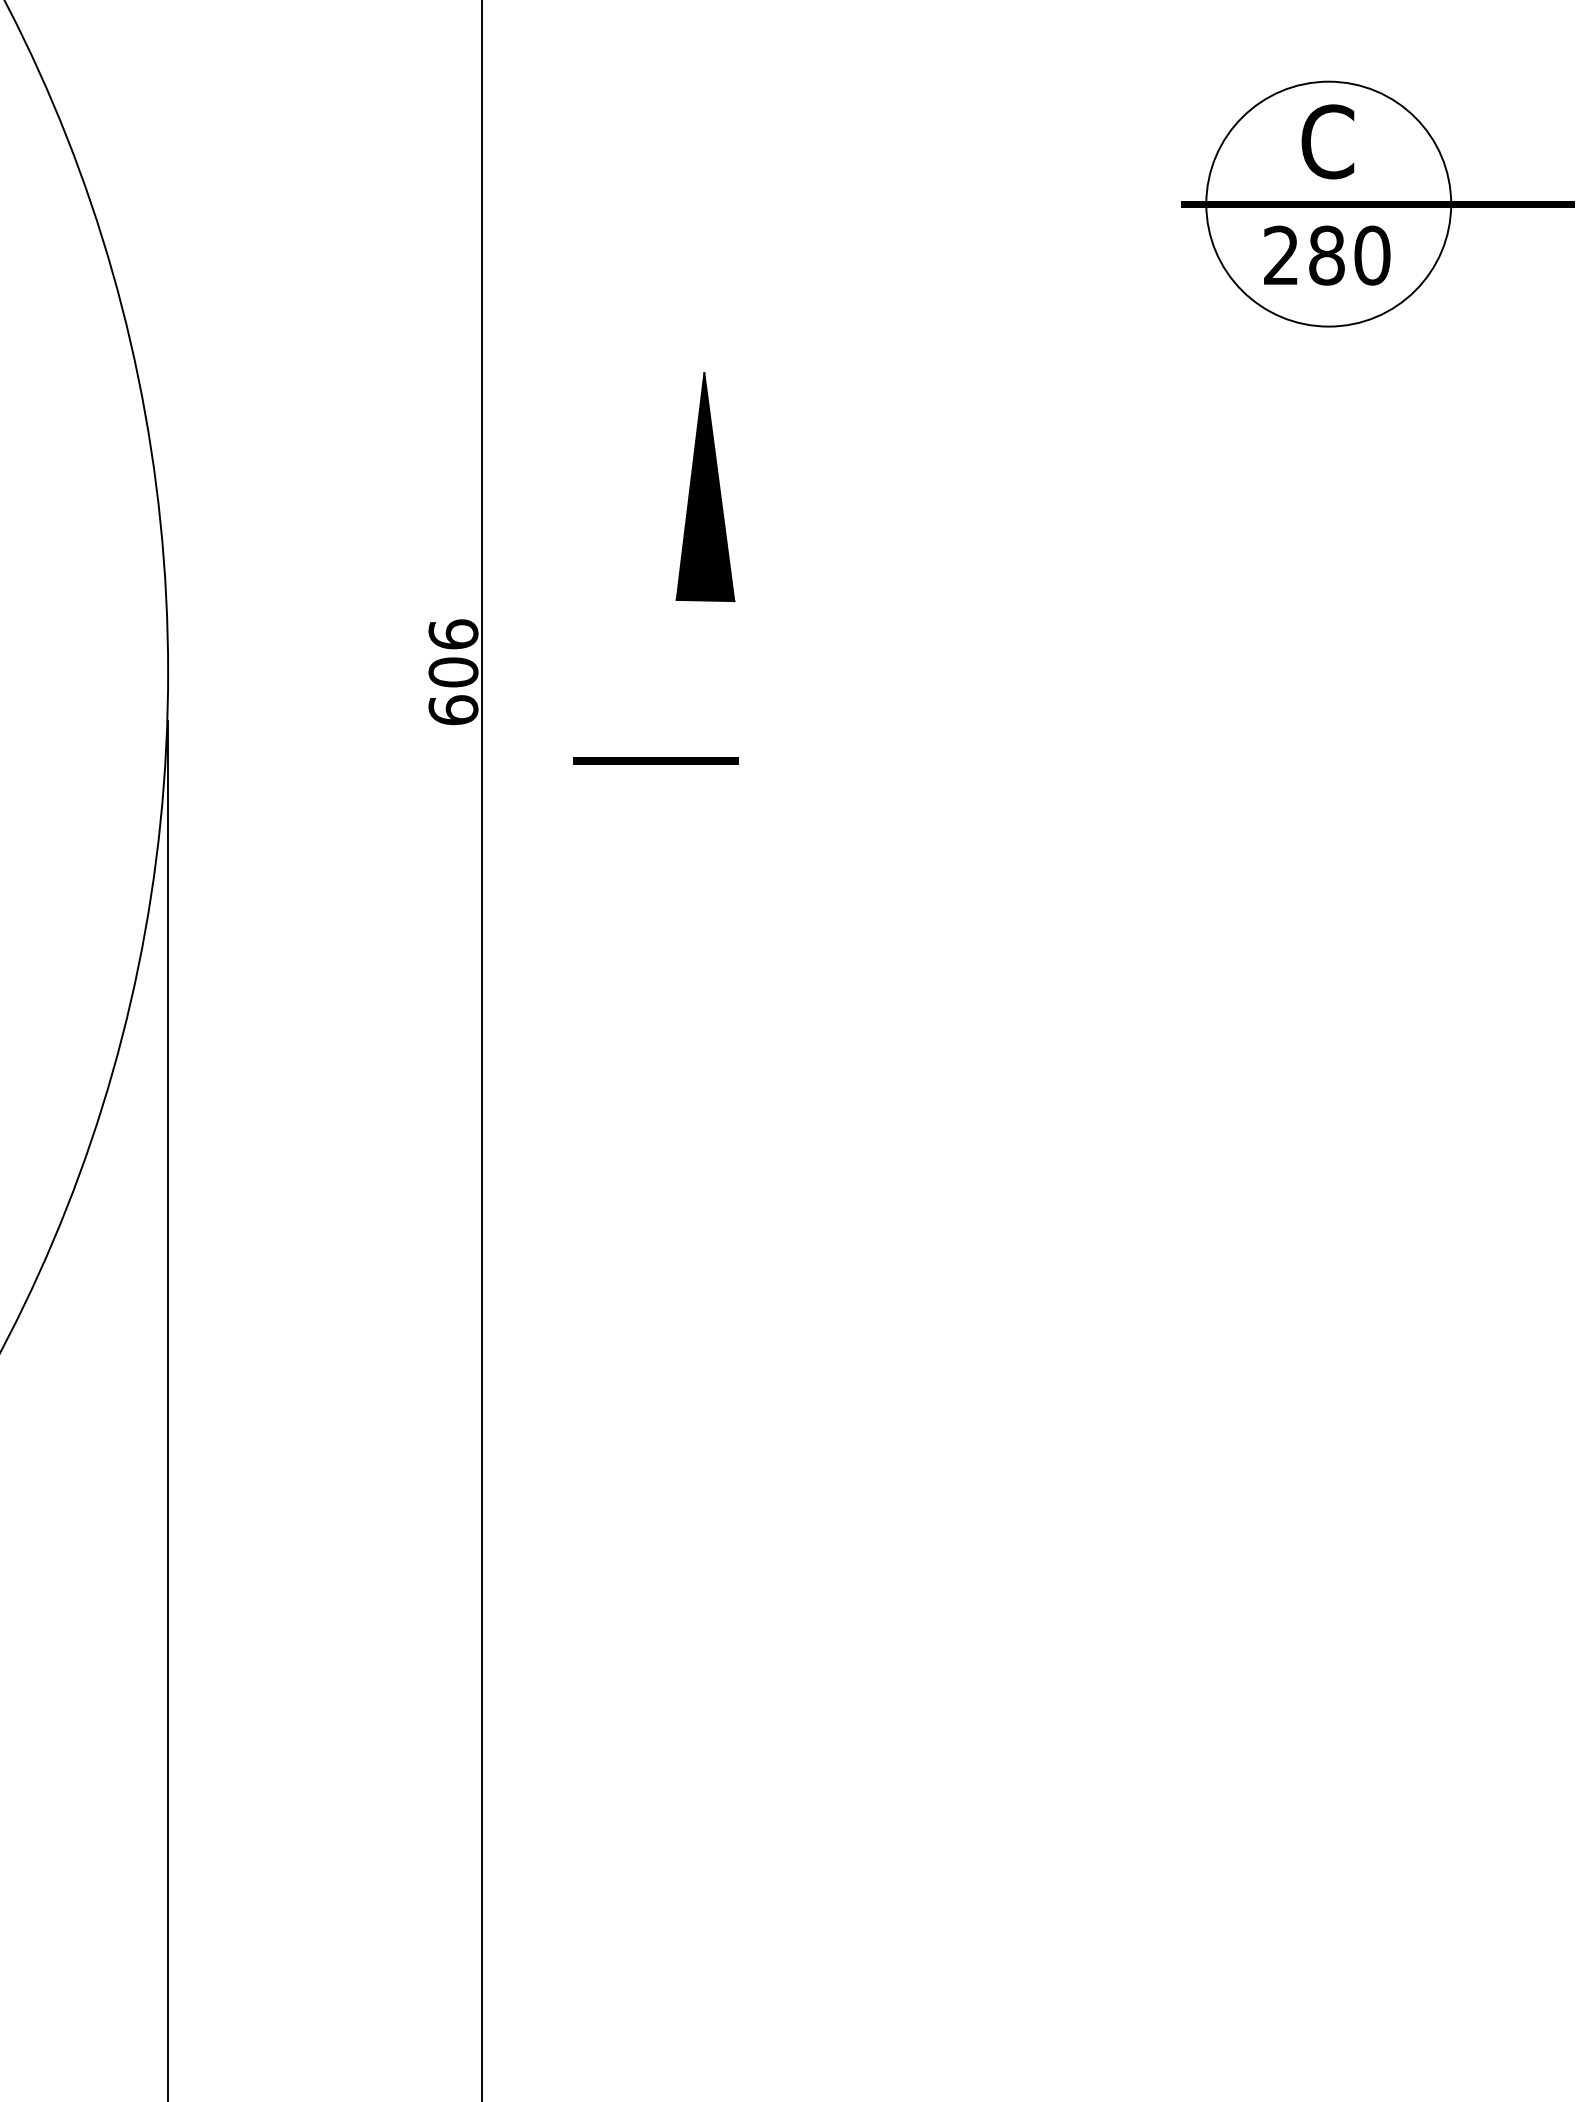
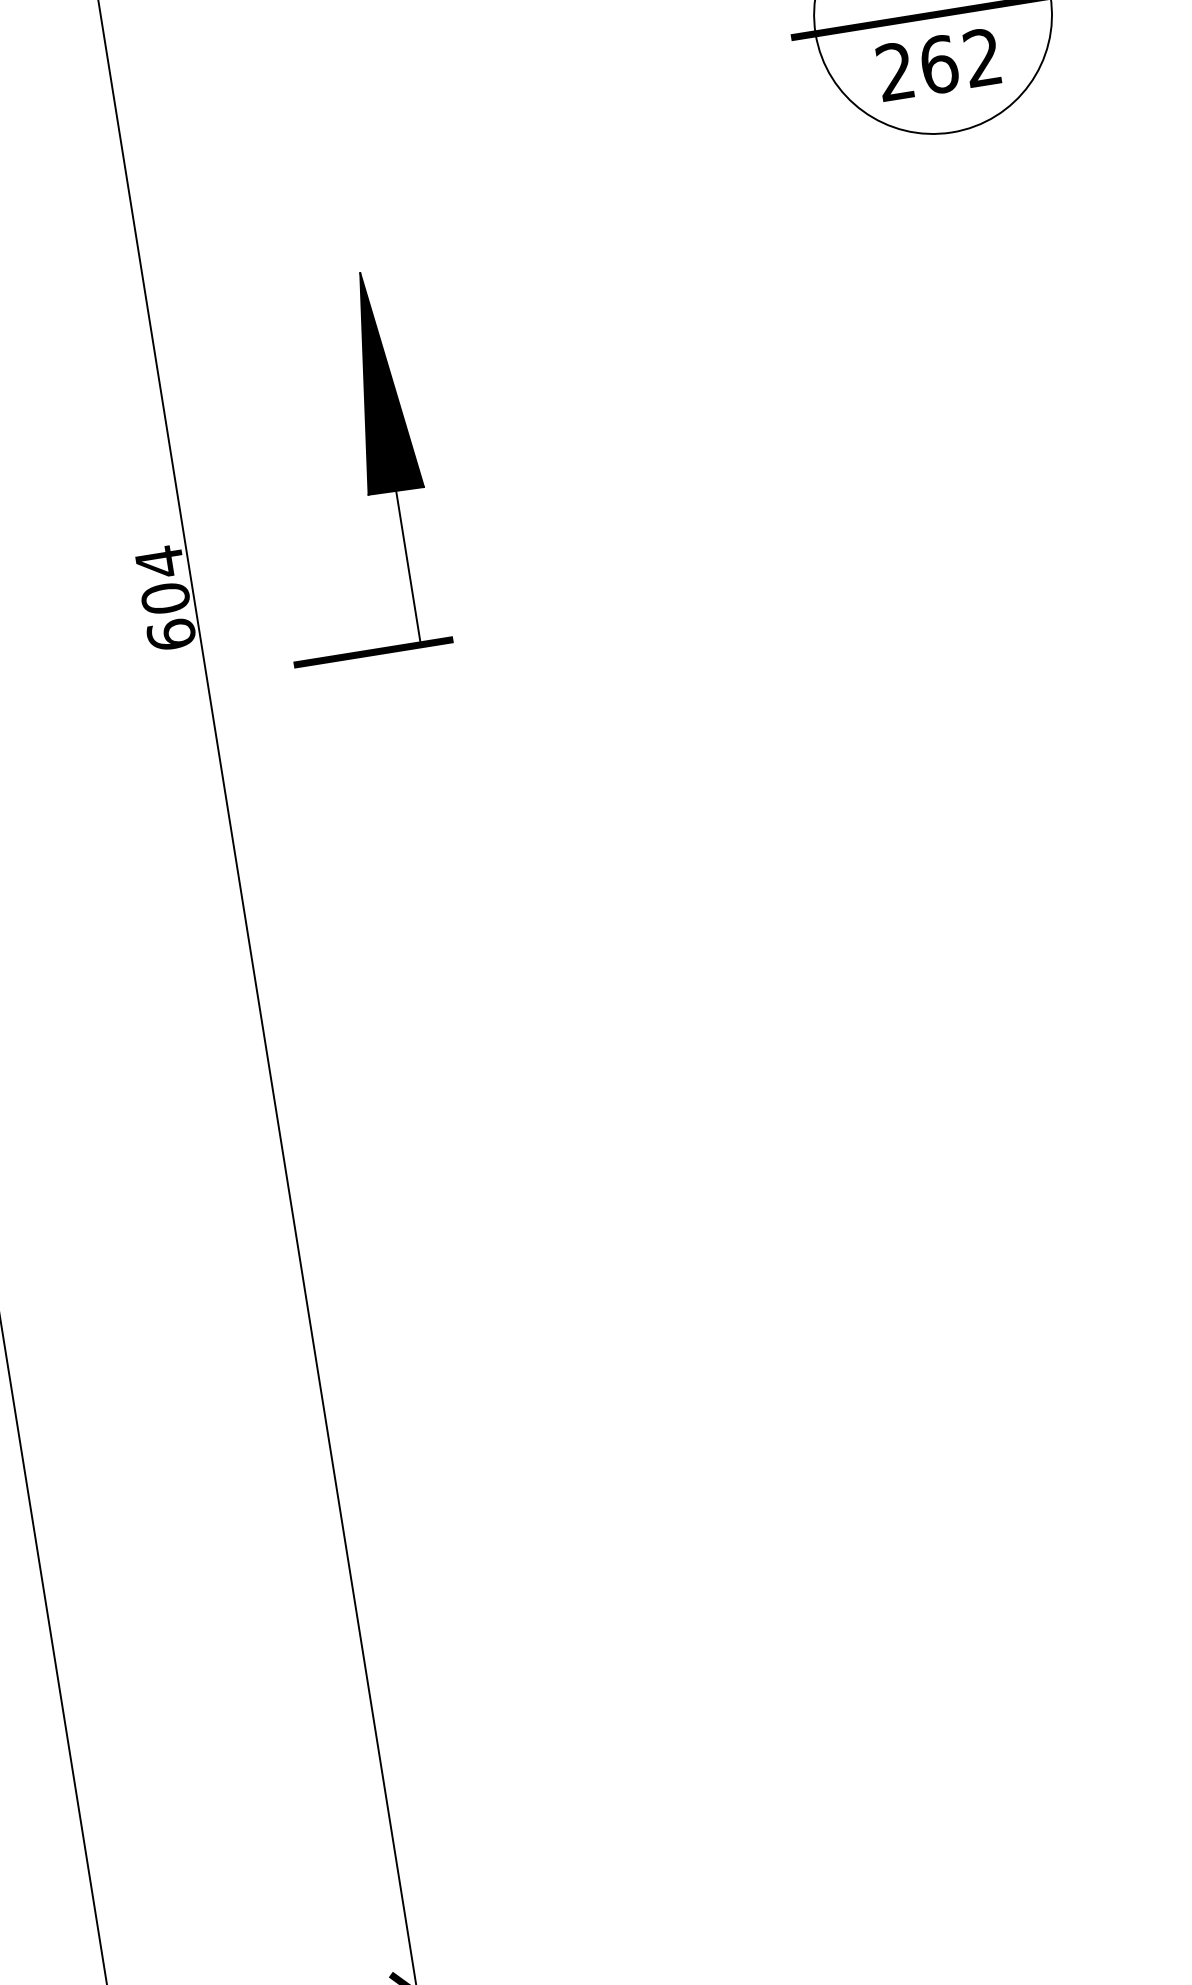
text: (1349, 255) -> (960, 61), 280 -> 262
text: (453, 634) -> (159, 562), 606 -> 604
line: (705, 679) -> (408, 566), added

